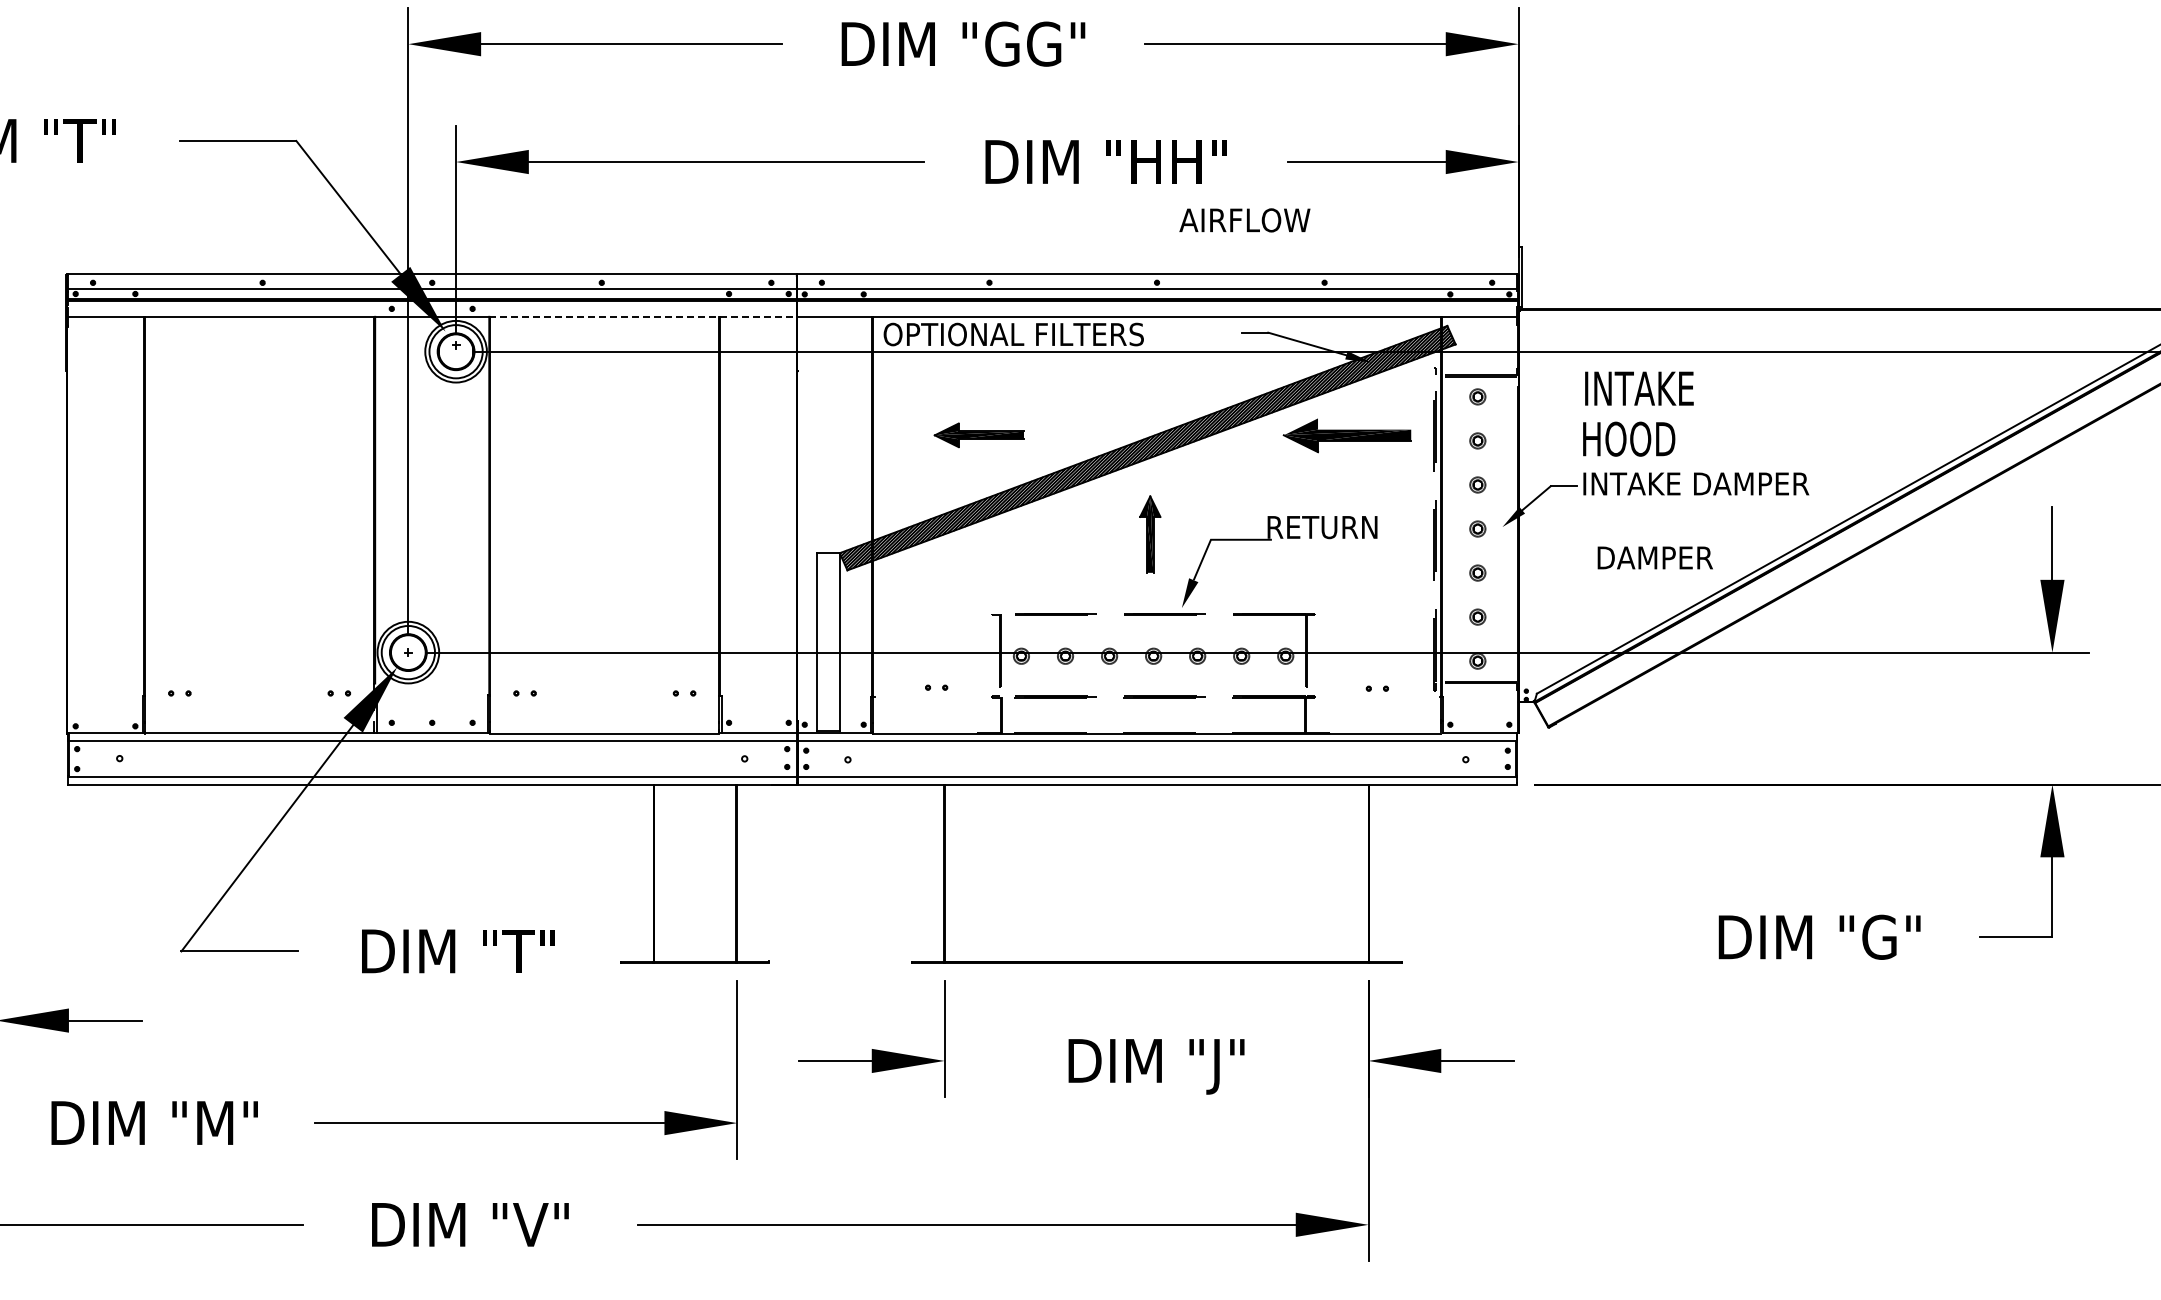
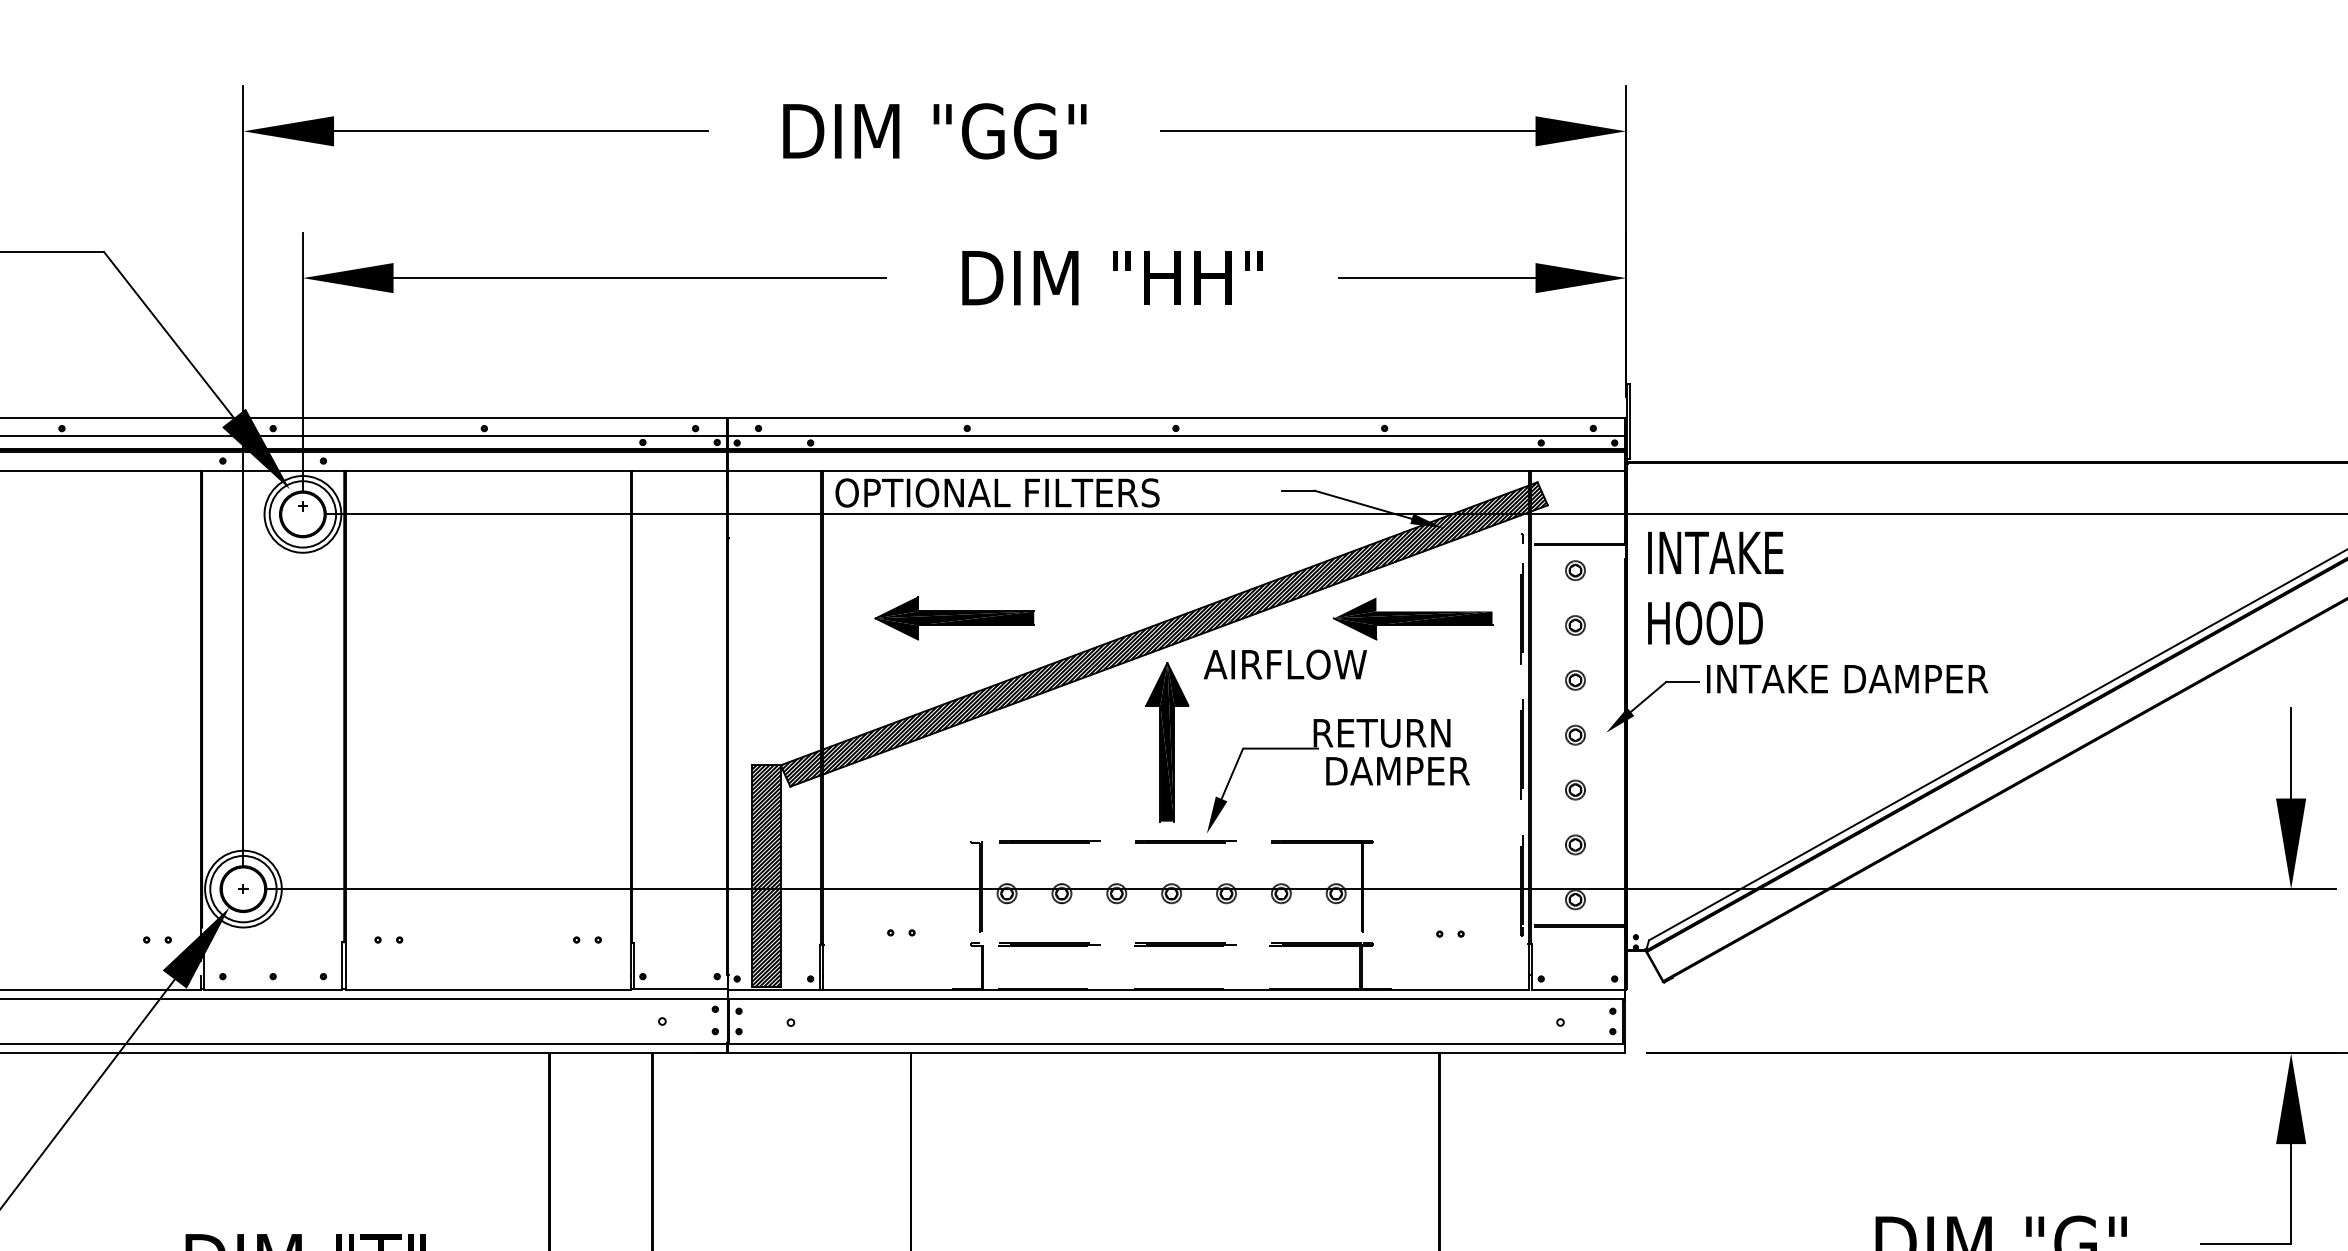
text: (1244, 220) -> (1284, 664), moved
line: (643, 316) -> (536, 470), dashed -> solid
text: (1639, 388) -> (1715, 552), moved
part: (978, 435) -> (953, 618), size x1.43
text: (1629, 438) -> (1705, 622), moved
part: (1150, 534) -> (1167, 742), size x1.67
text: (1654, 557) -> (1396, 770), moved
hatch: (827, 642) -> (765, 876), added

